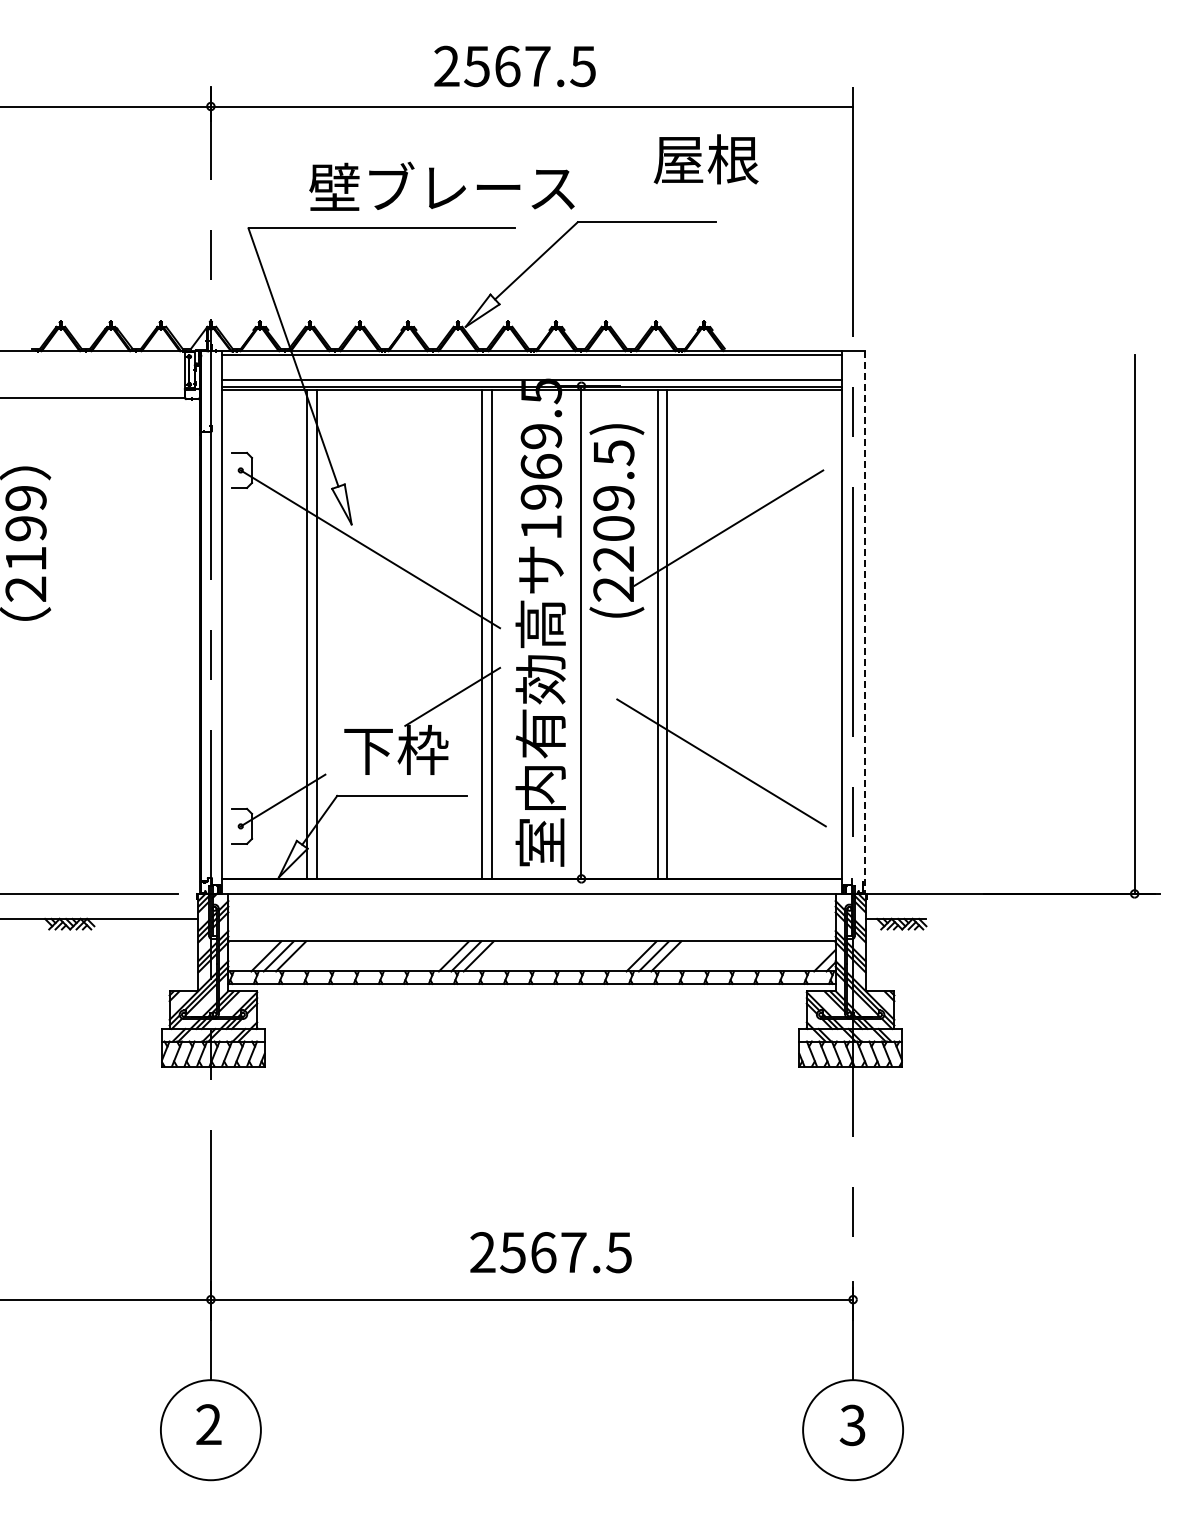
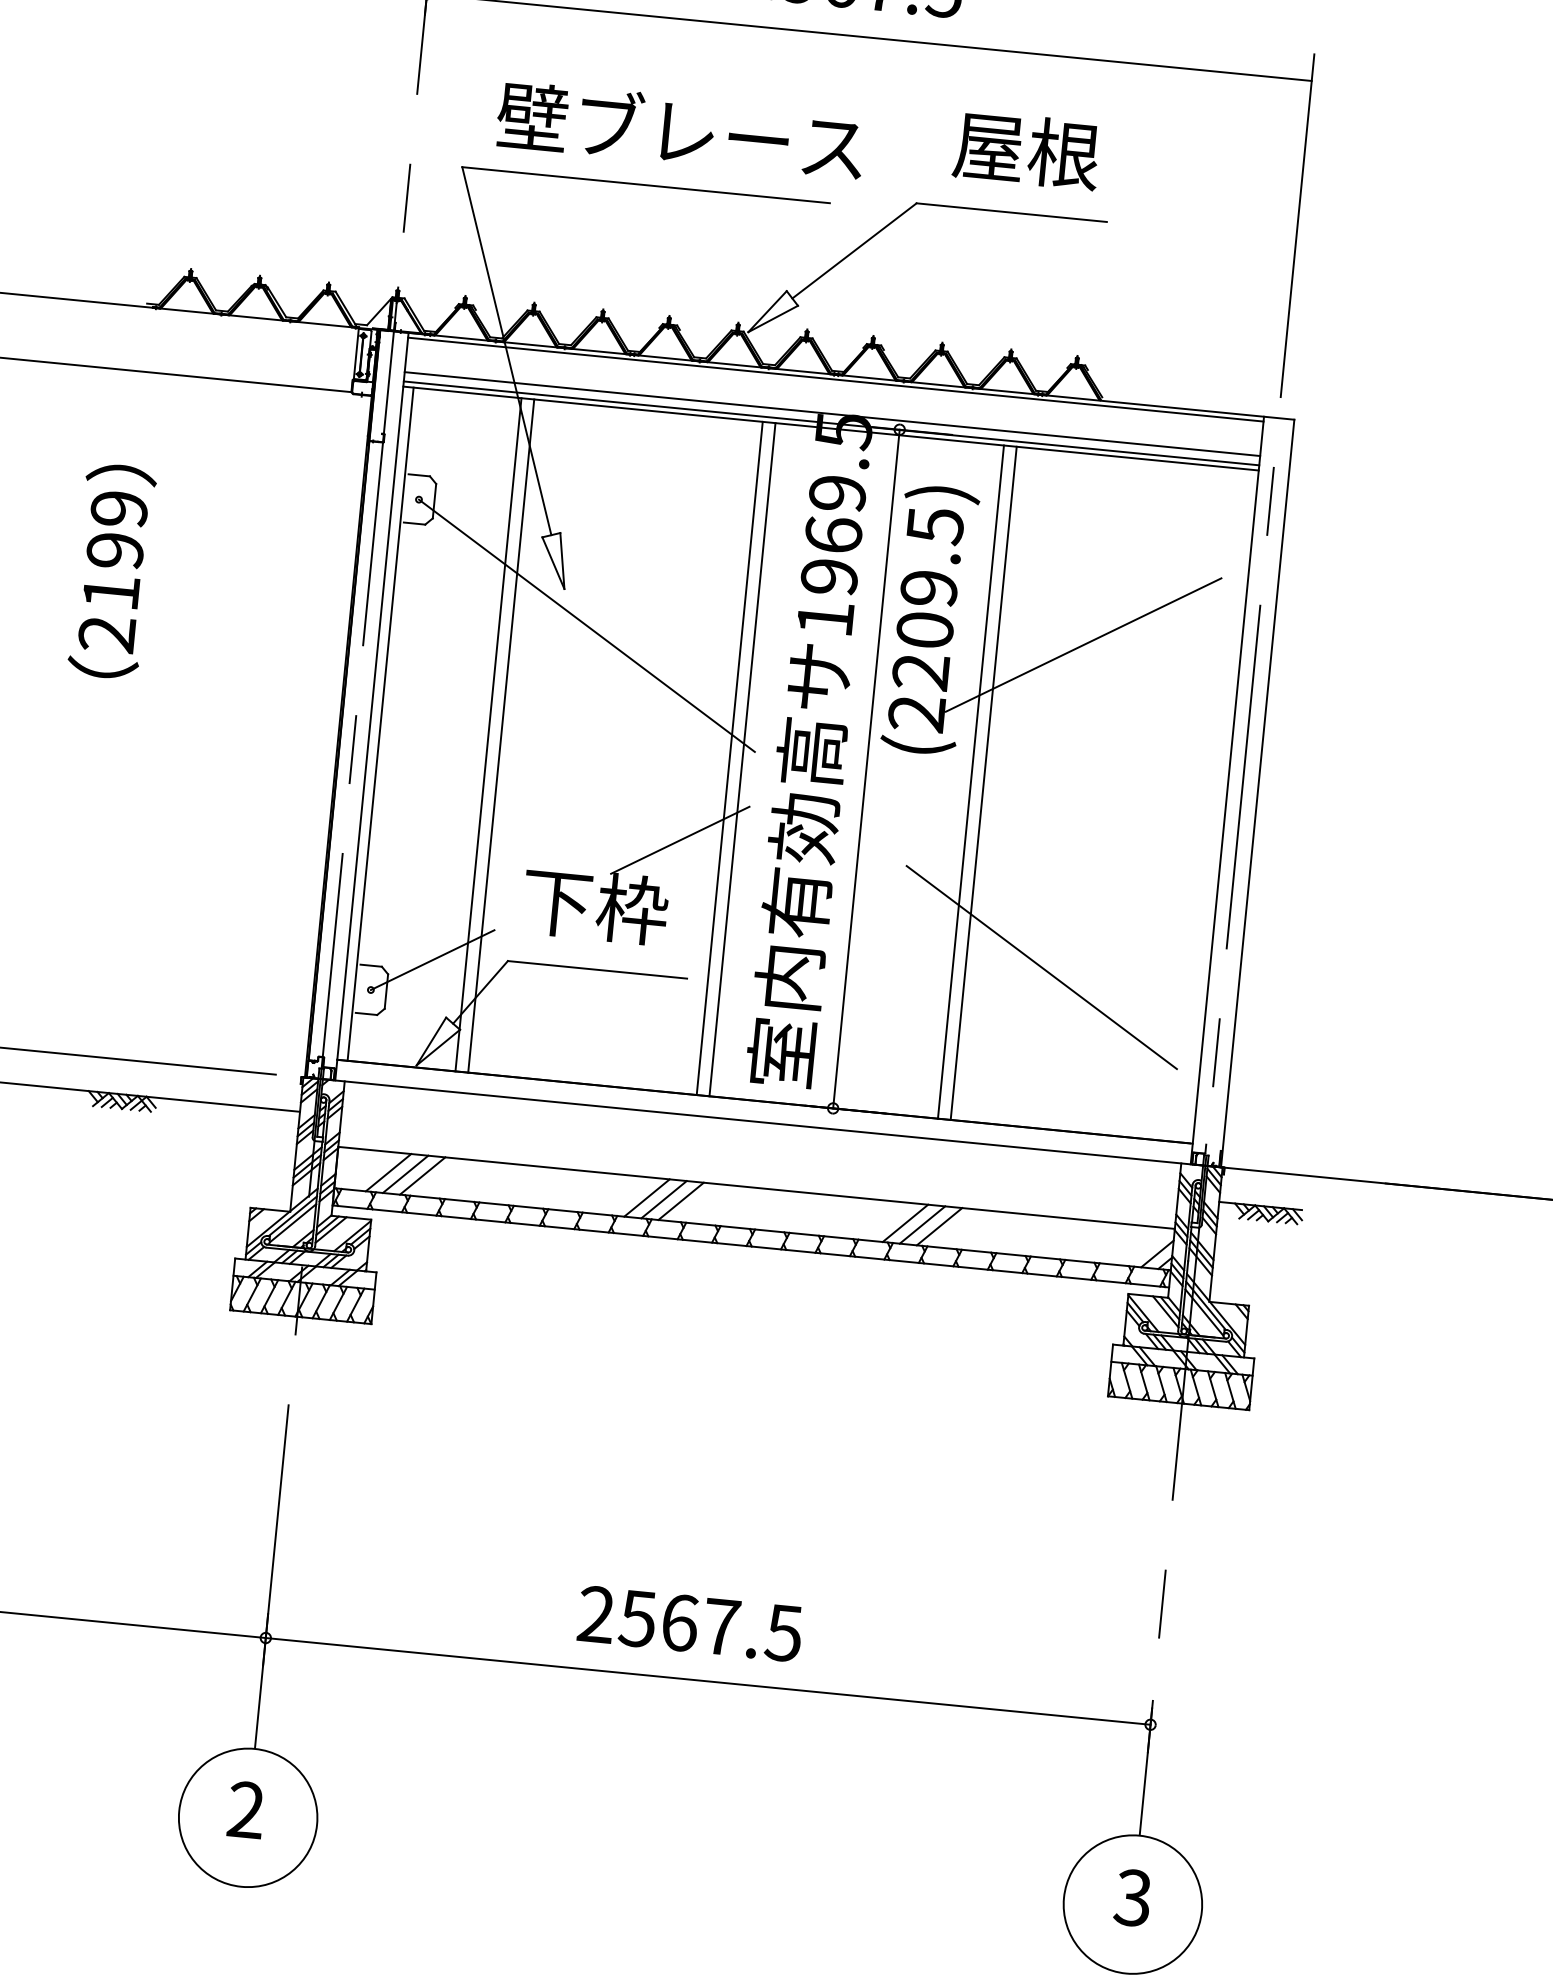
text: (705, 159) -> (1025, 150), moved
text: (441, 185) -> (680, 128), moved
line: (864, 623) -> (1257, 794), dashed -> solid
line: (229, 634) -> (381, 724), added
text: (550, 1252) -> (689, 1623), moved

